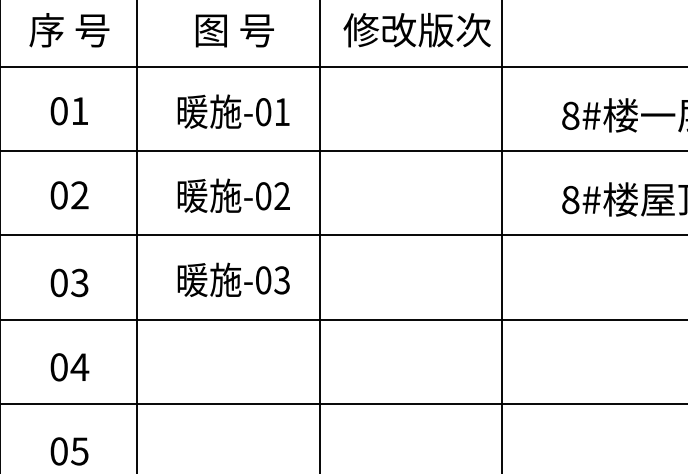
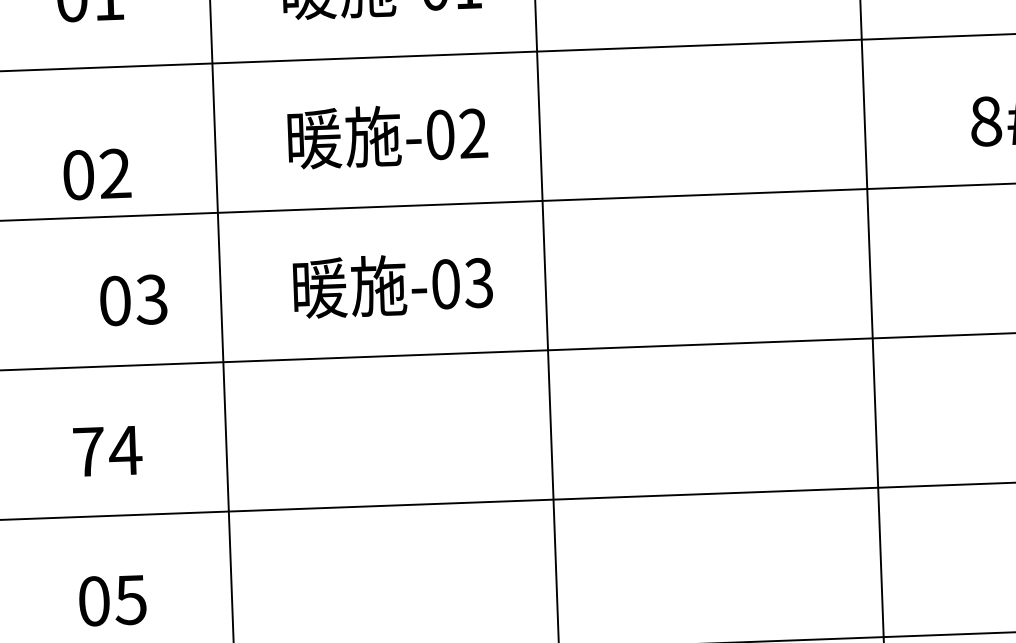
text: (69, 195) -> (96, 174), moved
text: (69, 282) -> (133, 299), moved
text: (58, 367) -> (87, 452), 04 -> 74

